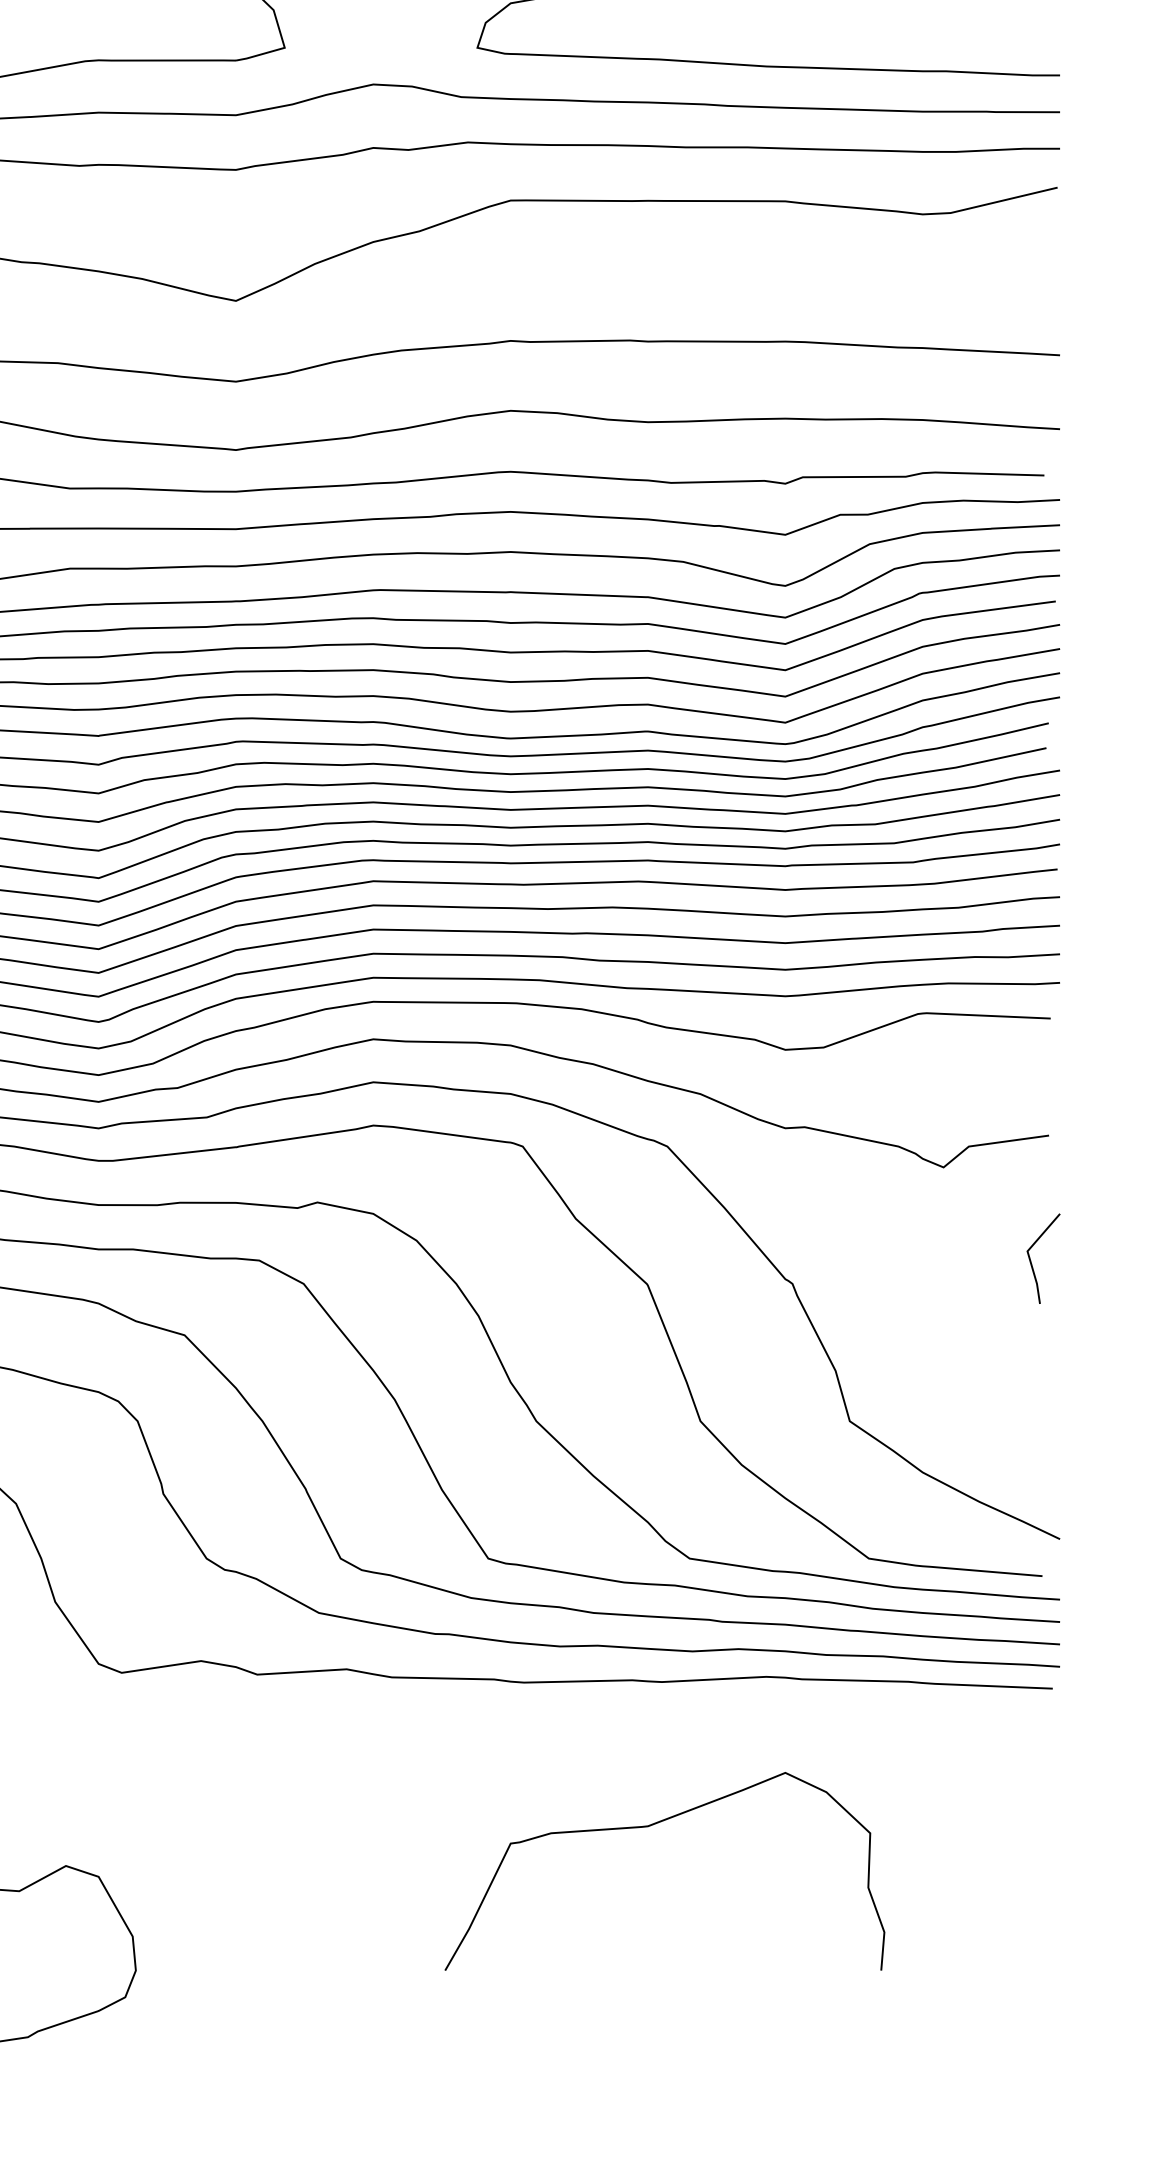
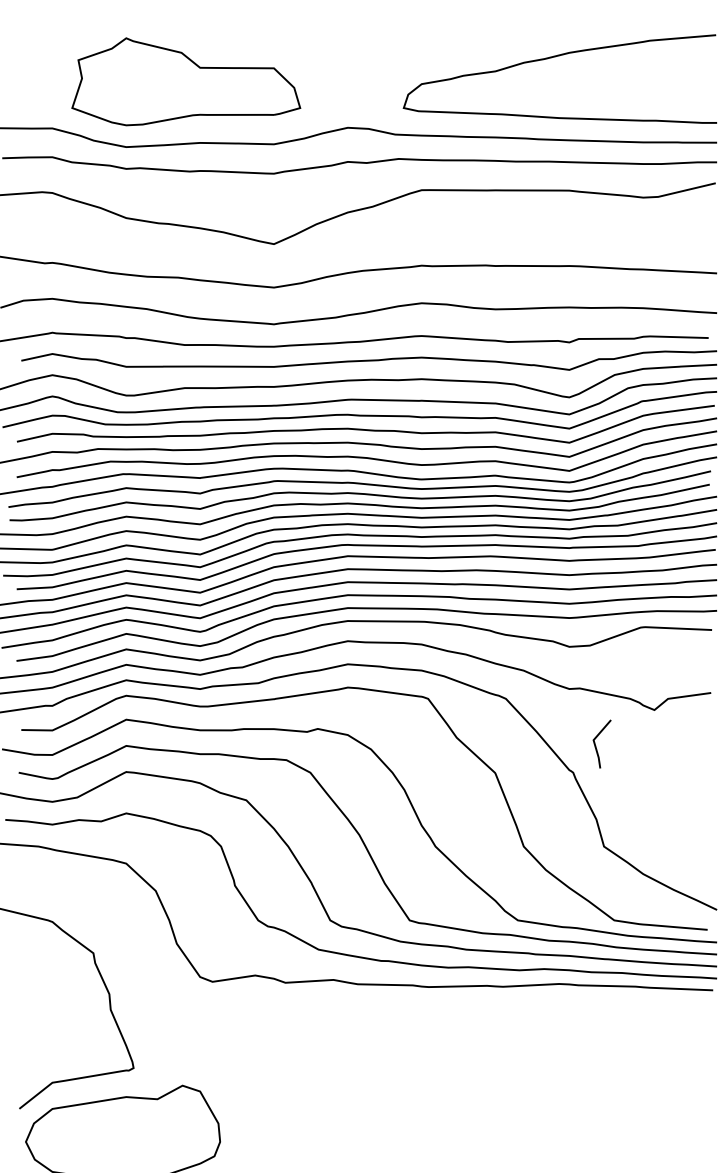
line: (1032, 1261) -> (596, 745), moved
curve: (647, 1828) -> (495, 1065), removed

